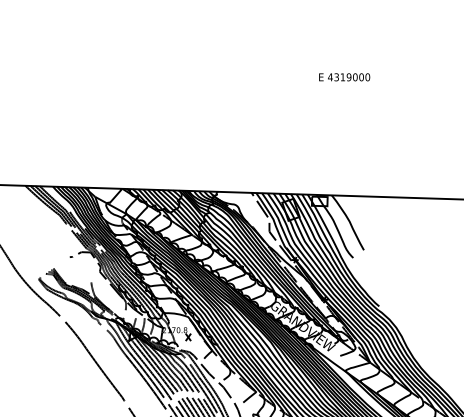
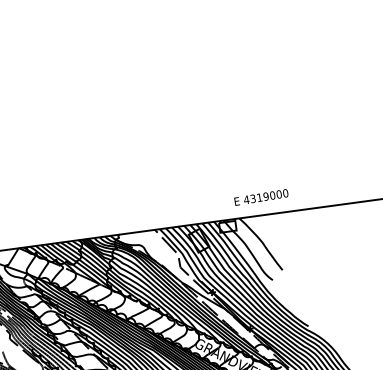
text: (344, 77) -> (261, 197), moved

